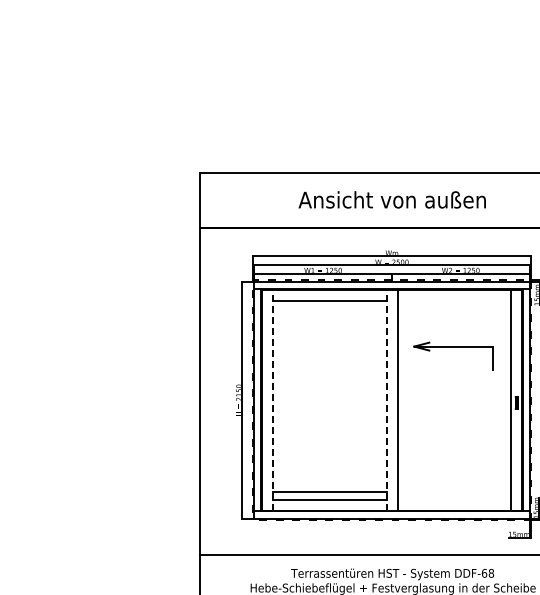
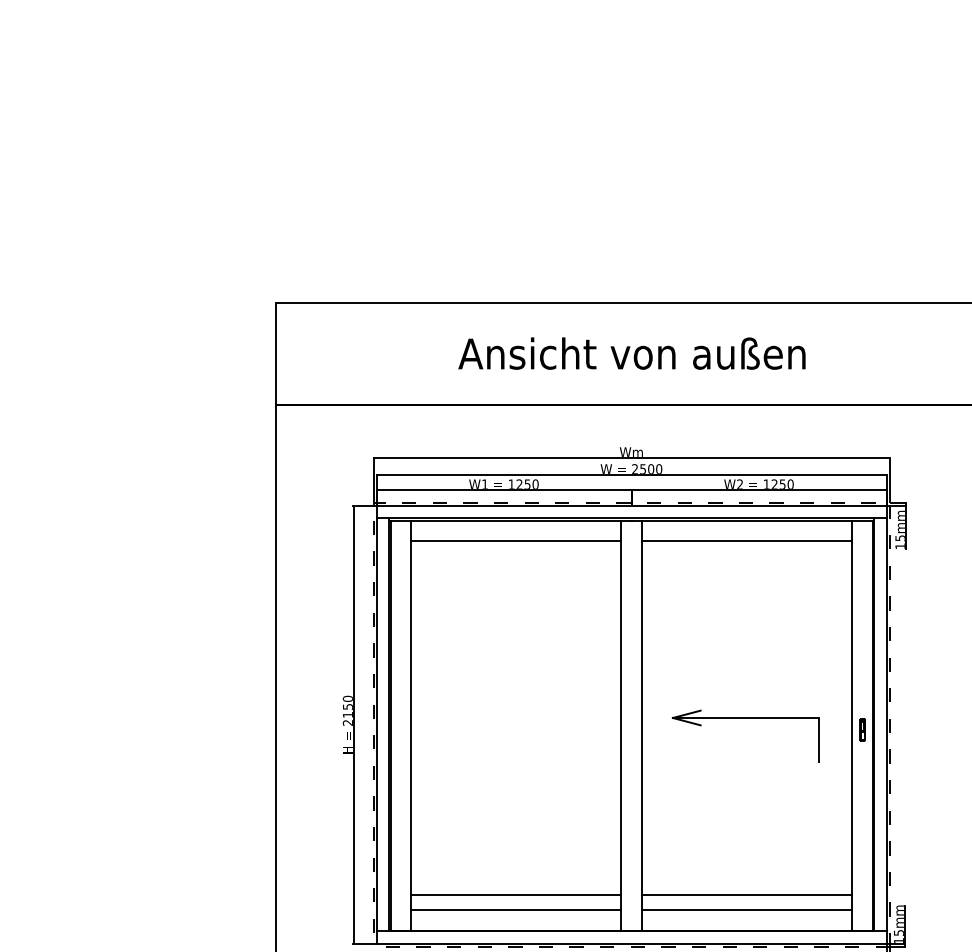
line: (454, 301) -> (747, 541), added
part: (453, 347) -> (745, 719), moved
line: (272, 400) -> (410, 725), dashed -> solid
line: (386, 400) -> (621, 725), dashed -> solid
line: (454, 492) -> (747, 895), added
line: (454, 500) -> (747, 910), added

